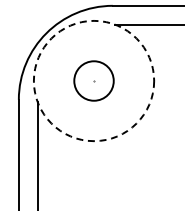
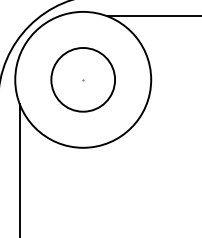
circle: (93, 80) -> (82, 79), dashed -> solid
circle: (93, 80) -> (82, 79), size x1.43

